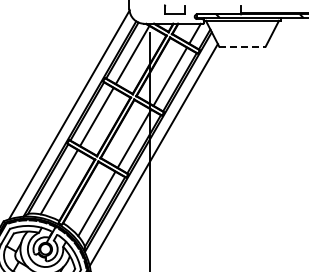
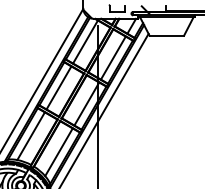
hatch: (172, 14) -> (115, 12), added
line: (242, 46) -> (166, 35), dashed -> solid

